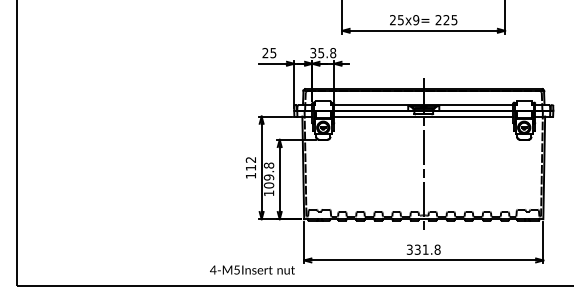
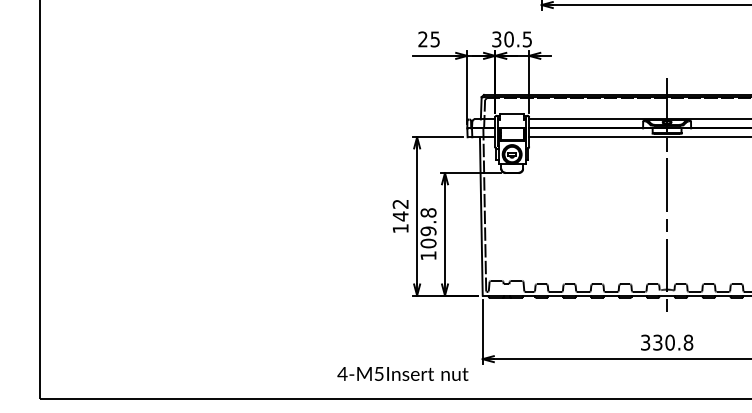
text: (327, 53) -> (518, 40), 35.8 -> 30.5
text: (250, 167) -> (399, 215), 112 -> 142
text: (425, 249) -> (669, 342), 331.8 -> 330.8

